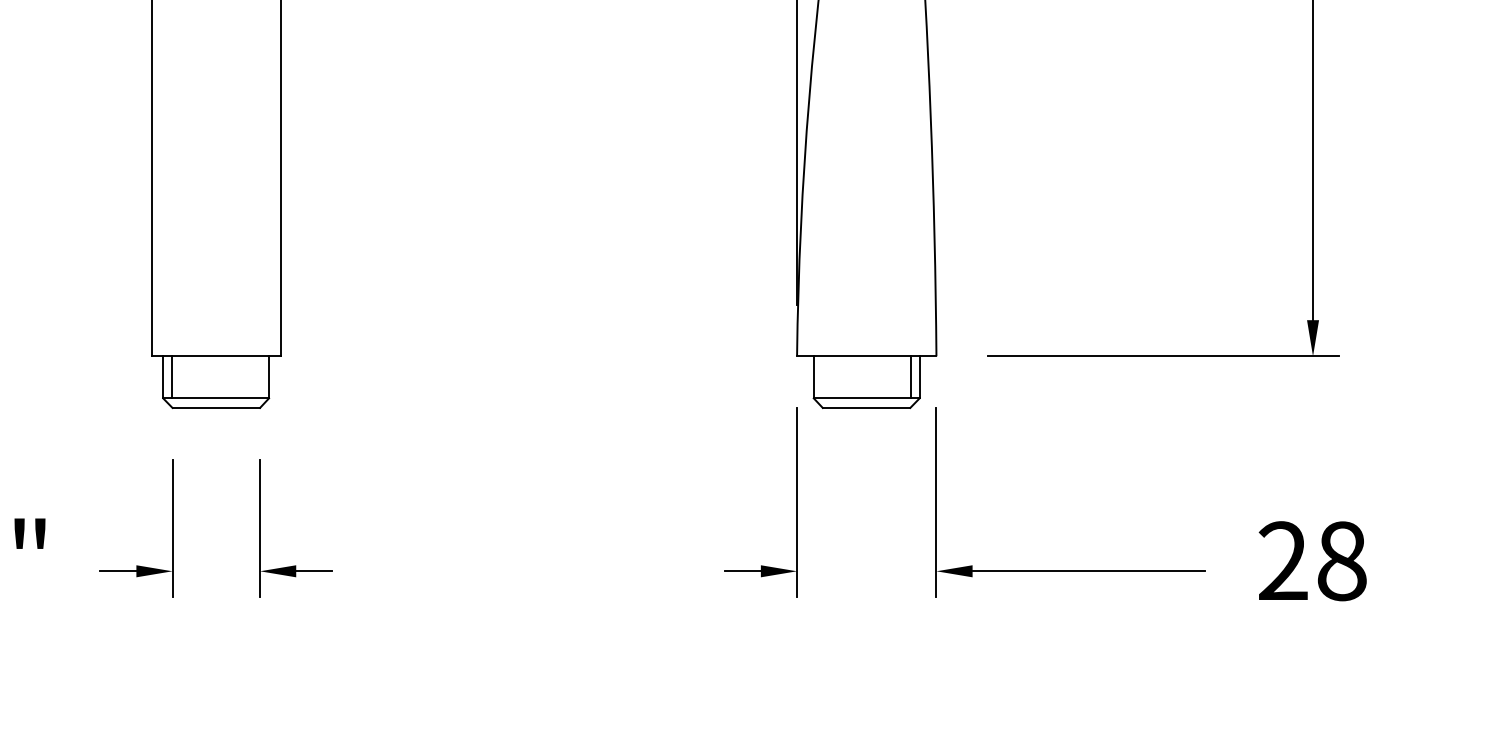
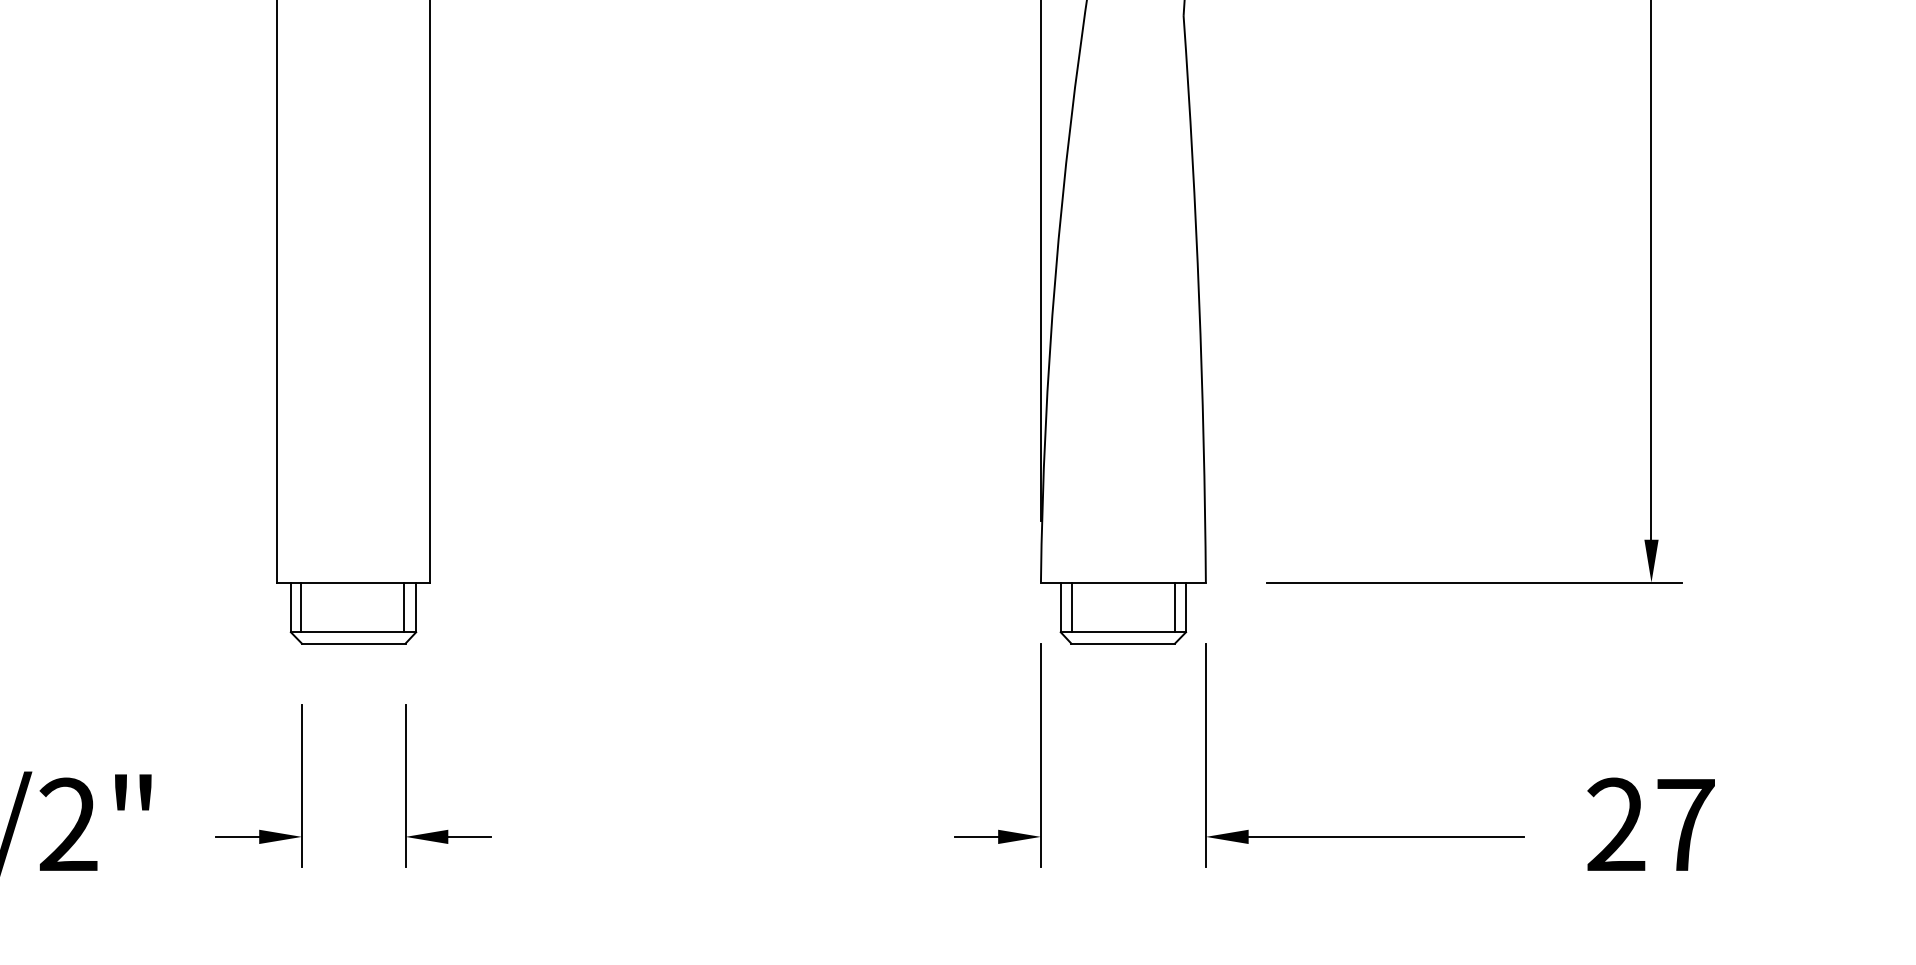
line: (259, 377) -> (404, 607), added
line: (823, 377) -> (1072, 607), added
text: (1342, 560) -> (1686, 824), 28 -> 27

